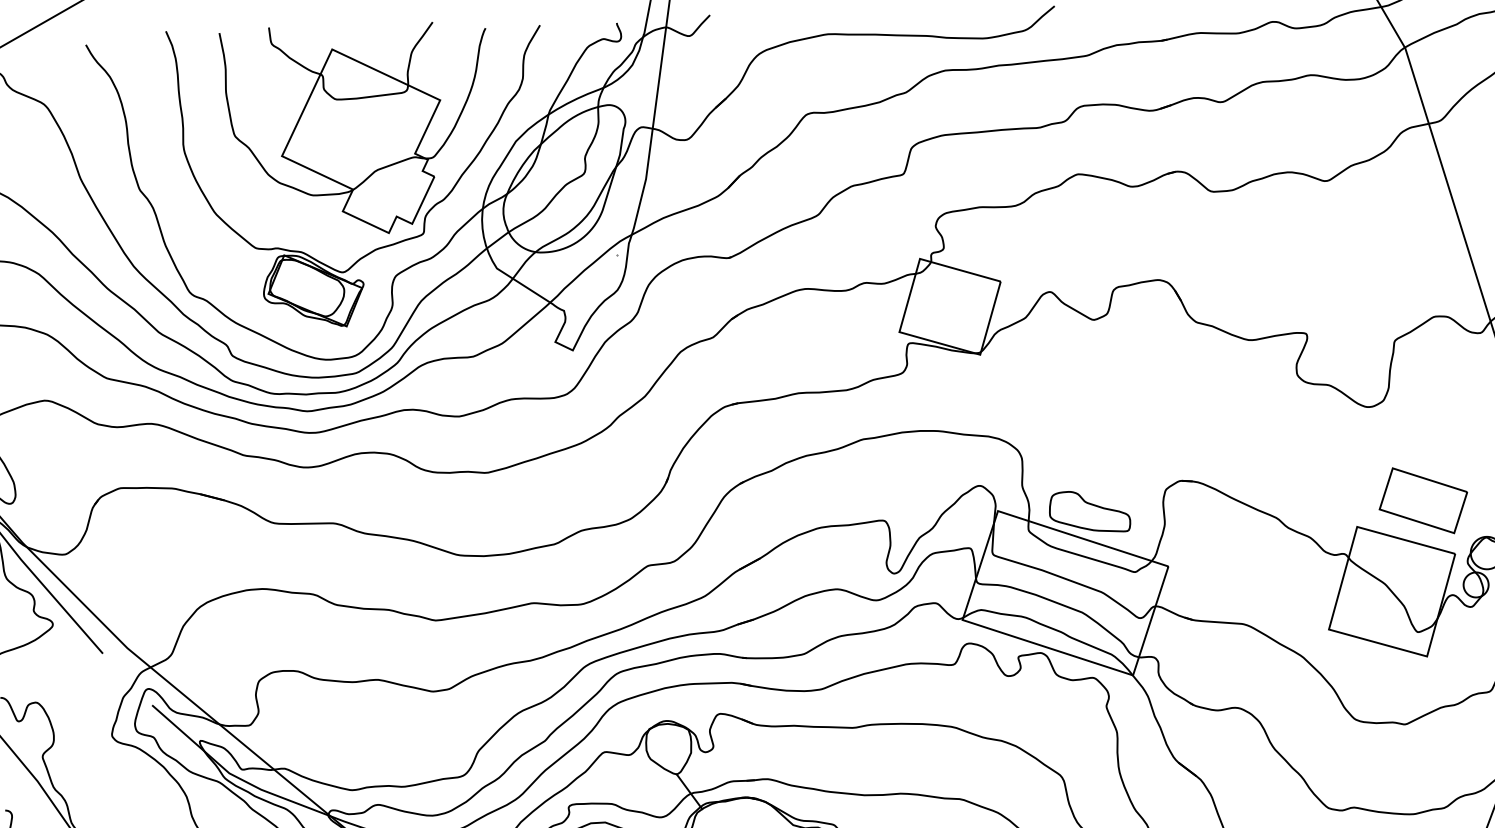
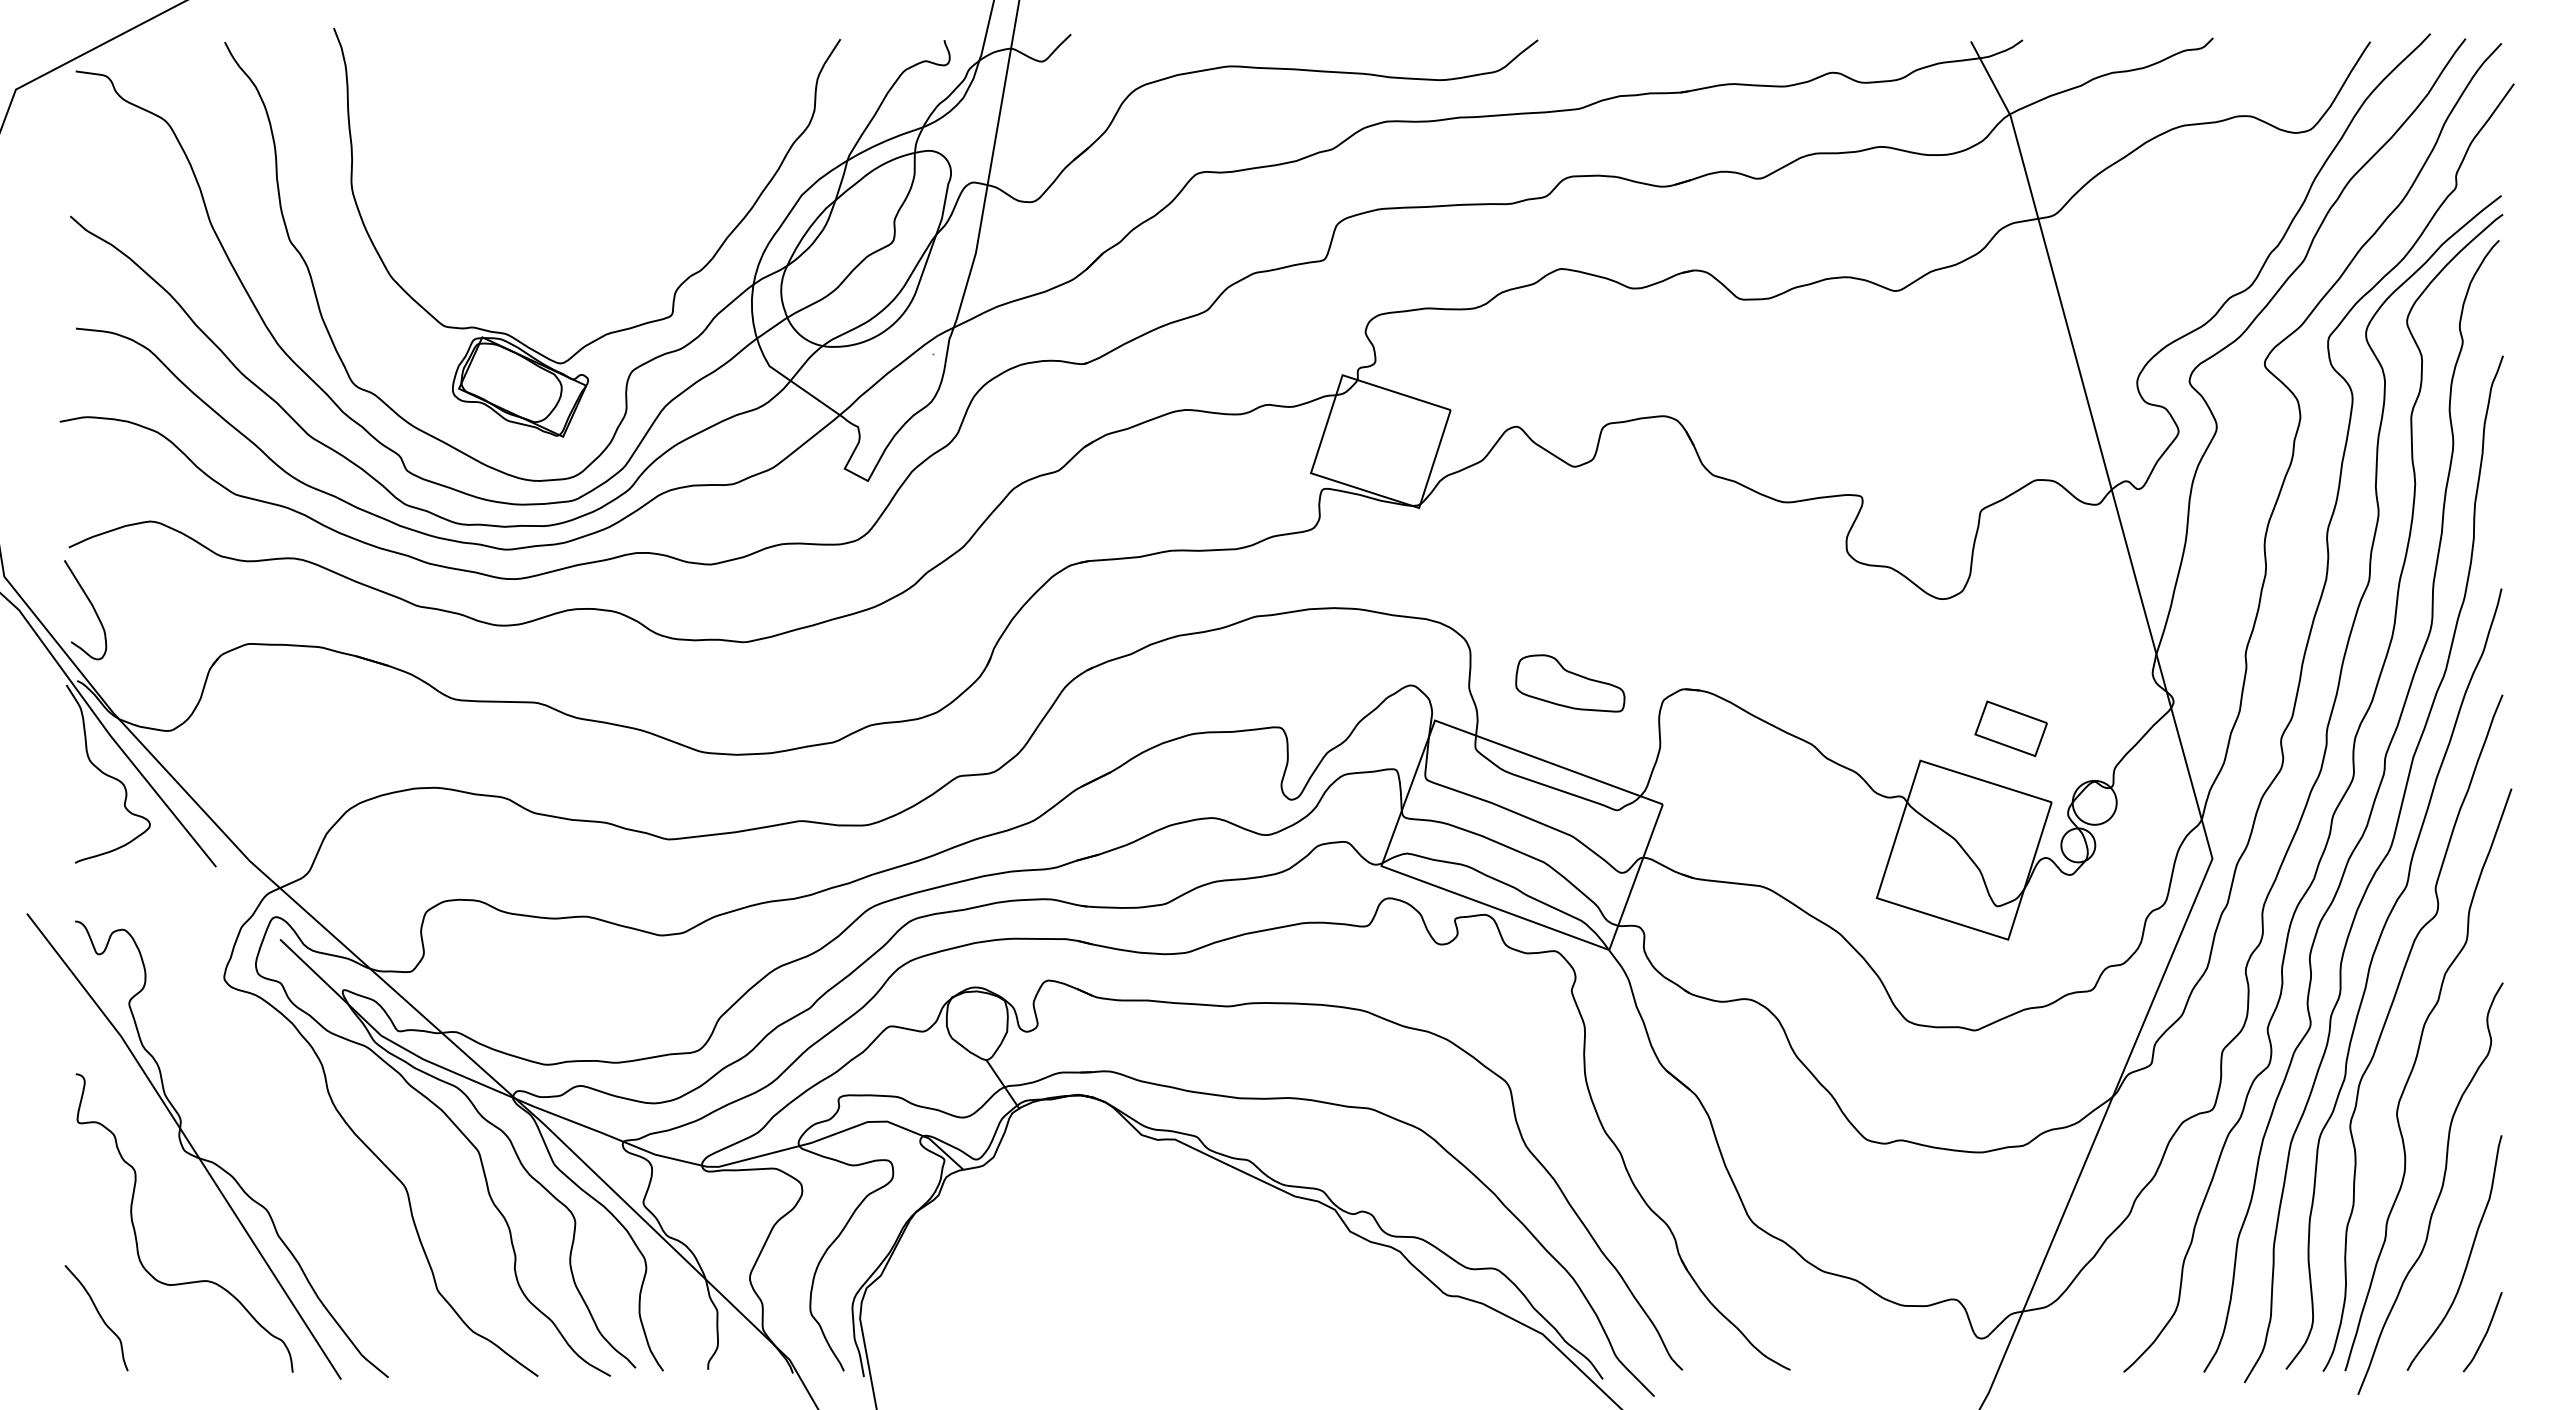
part: (356, 129) -> (586, 170), removed
part: (1422, 500) -> (2010, 728), size x0.6
part: (1089, 511) -> (1570, 683), moved

